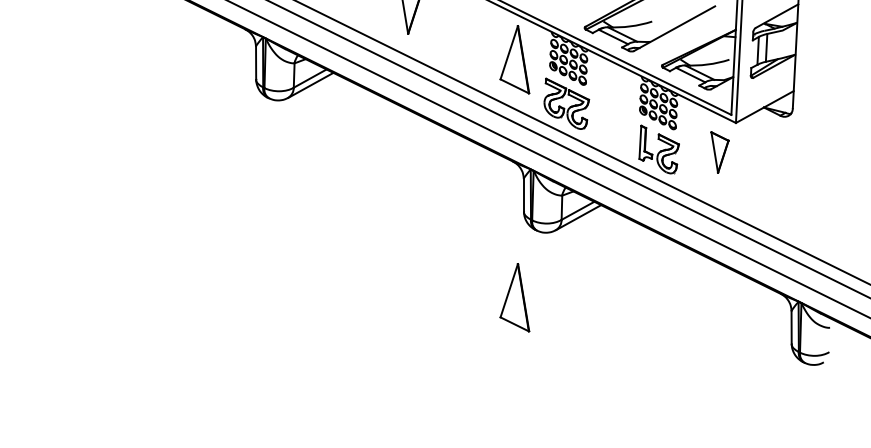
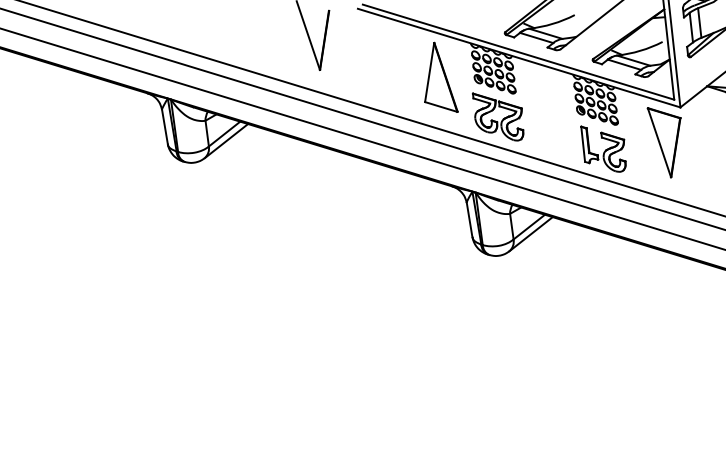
part: (719, 152) -> (668, 141), size x1.67
part: (514, 297) -> (477, 329), removed

